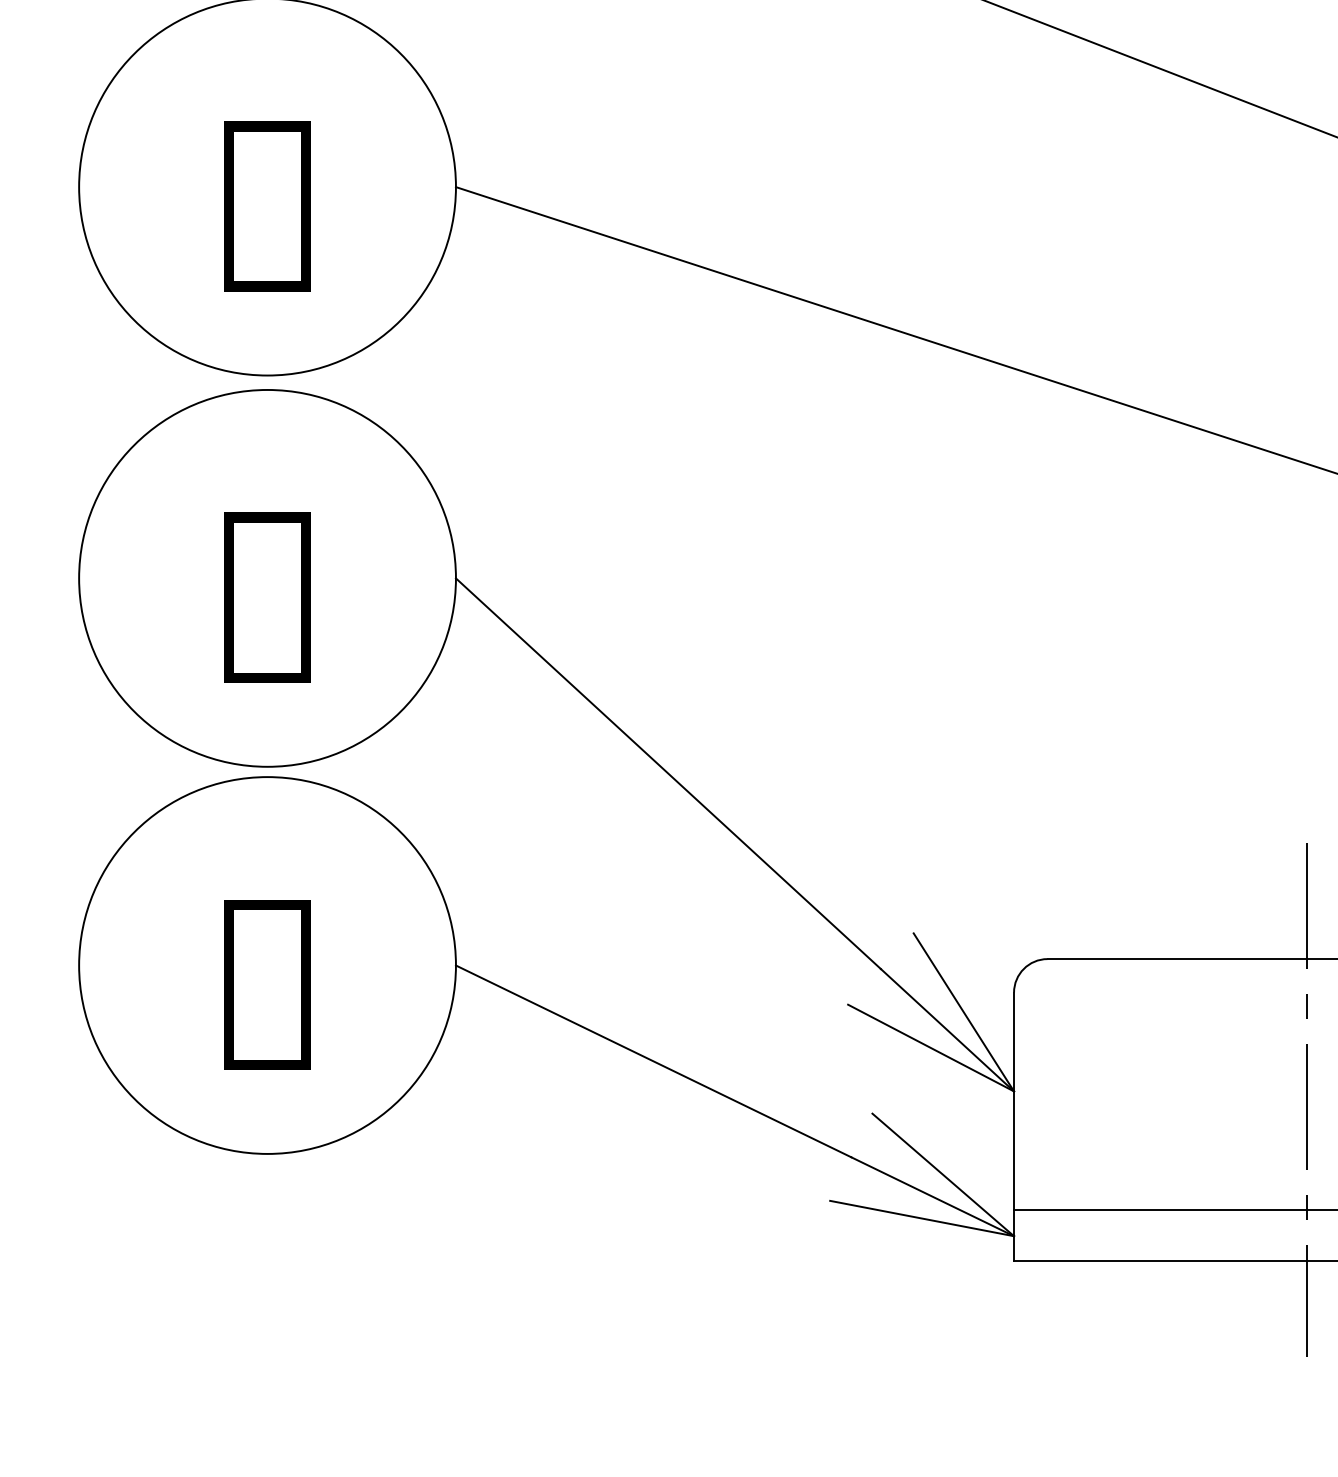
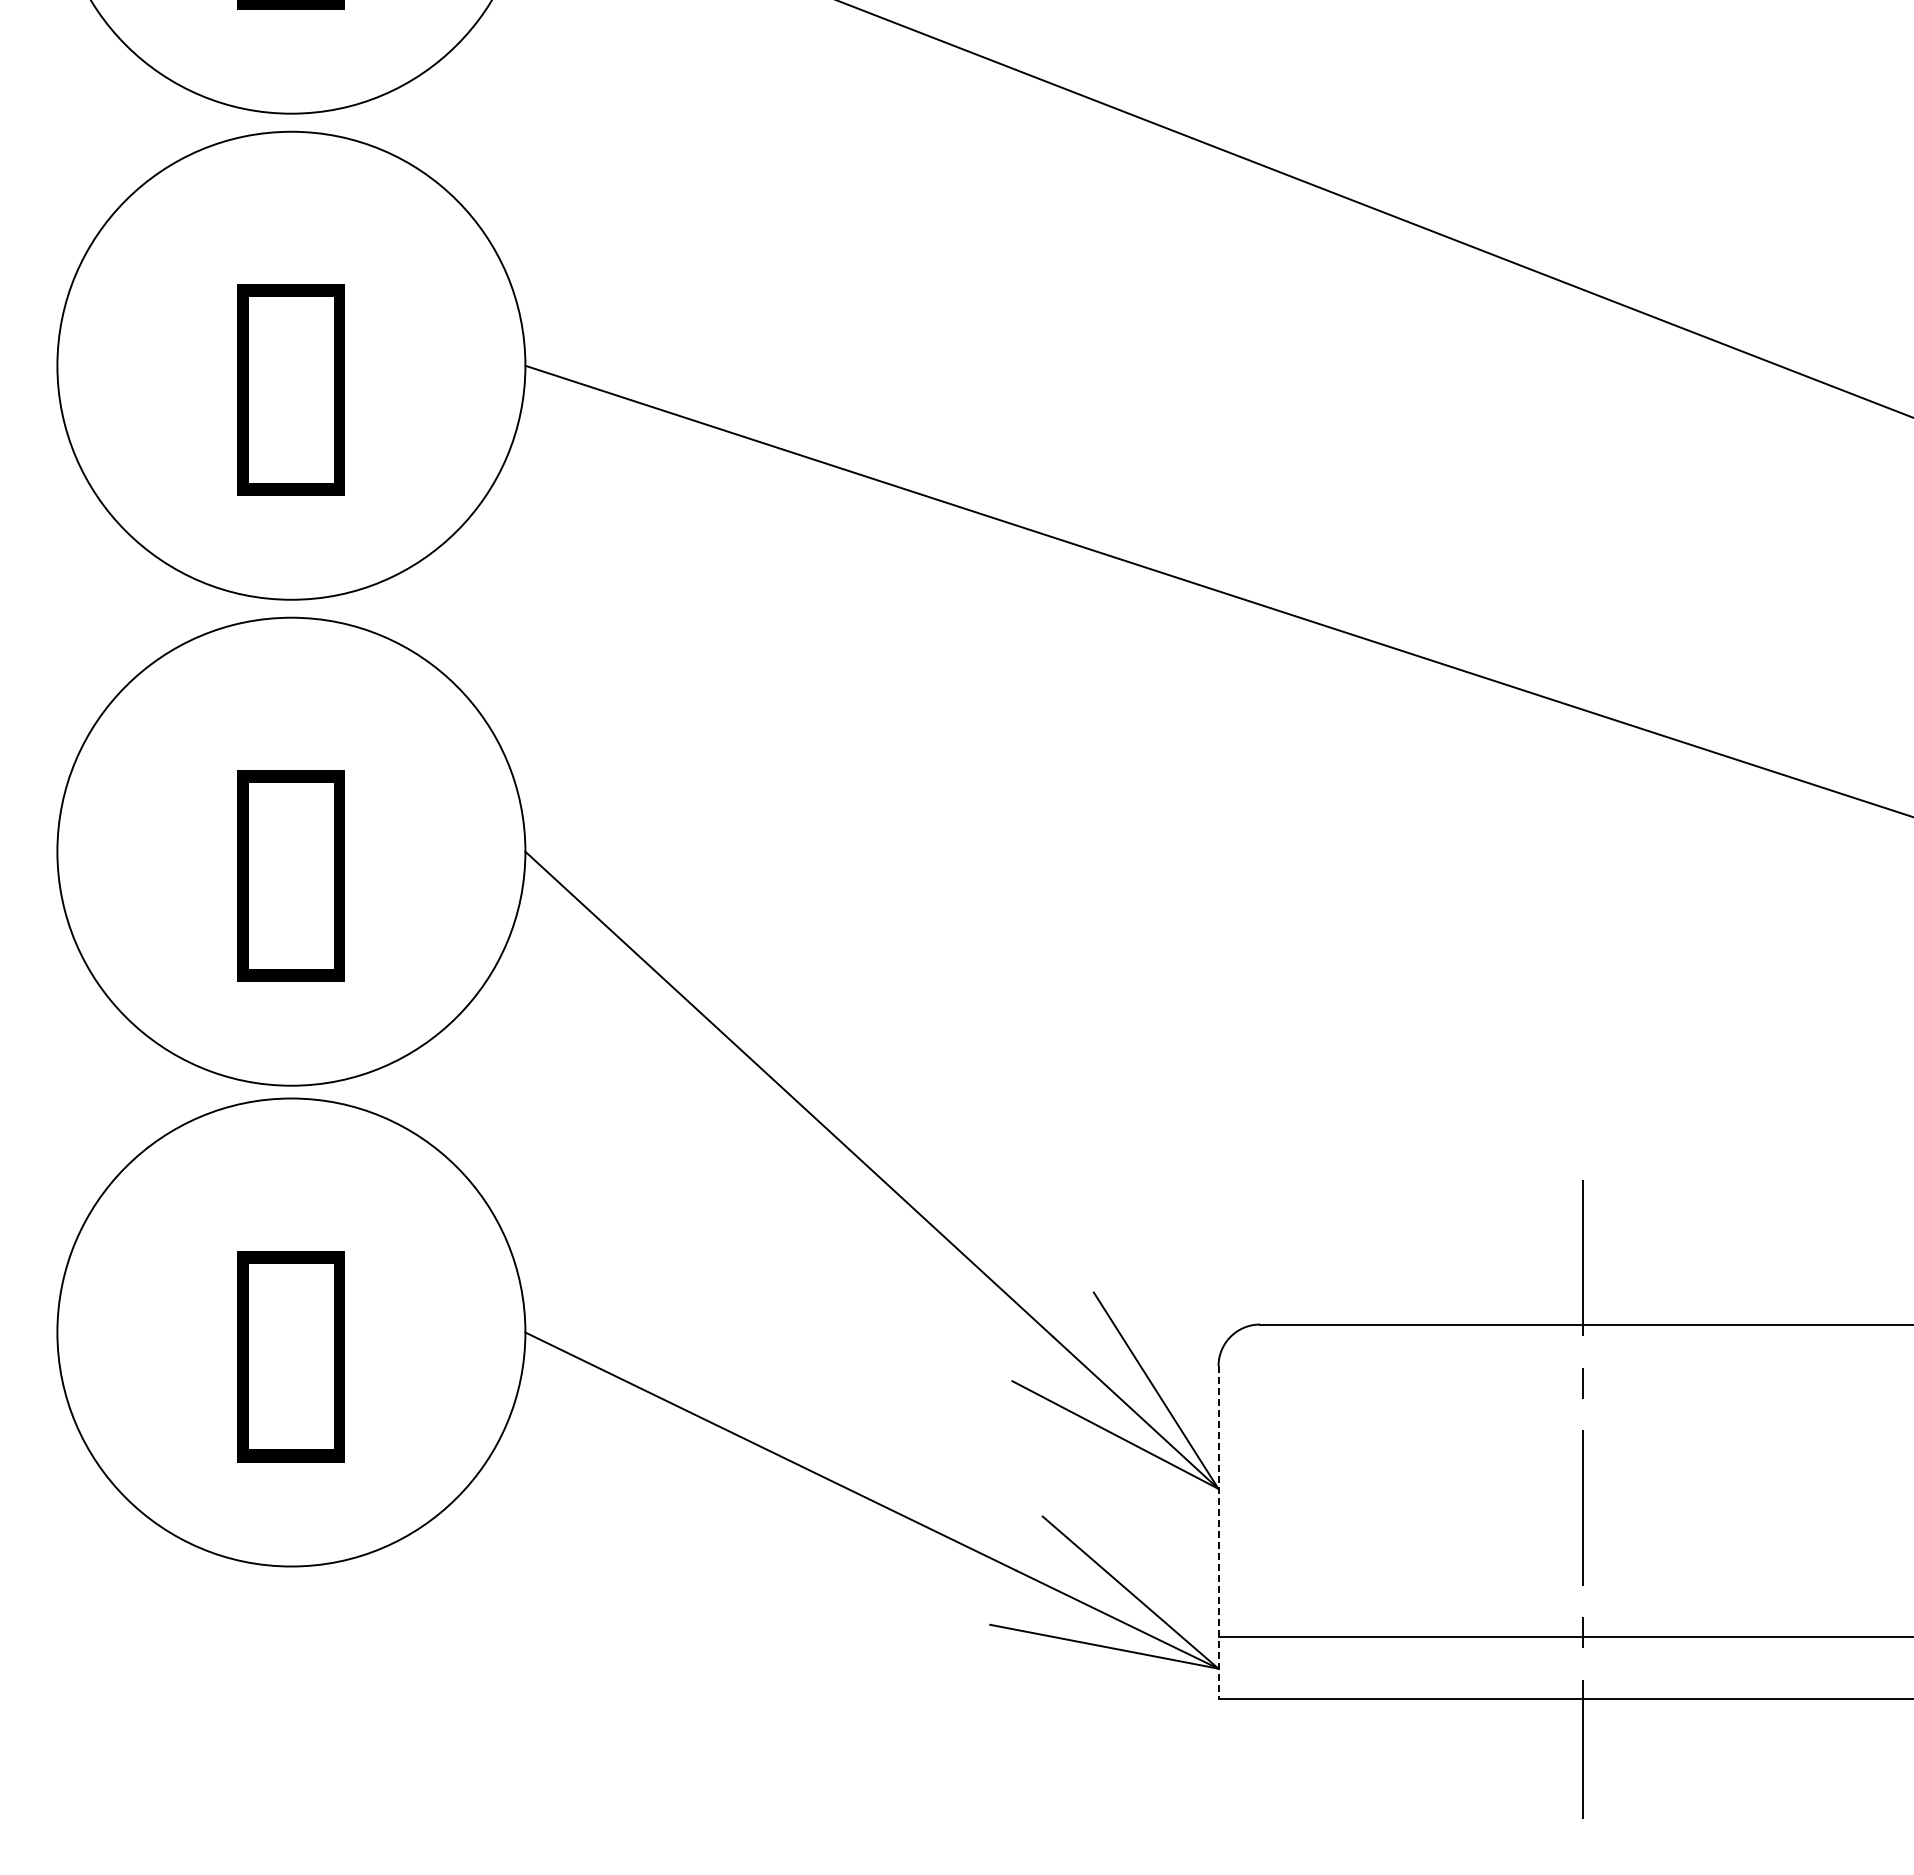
line: (1014, 1127) -> (1218, 1533), solid -> dashed

